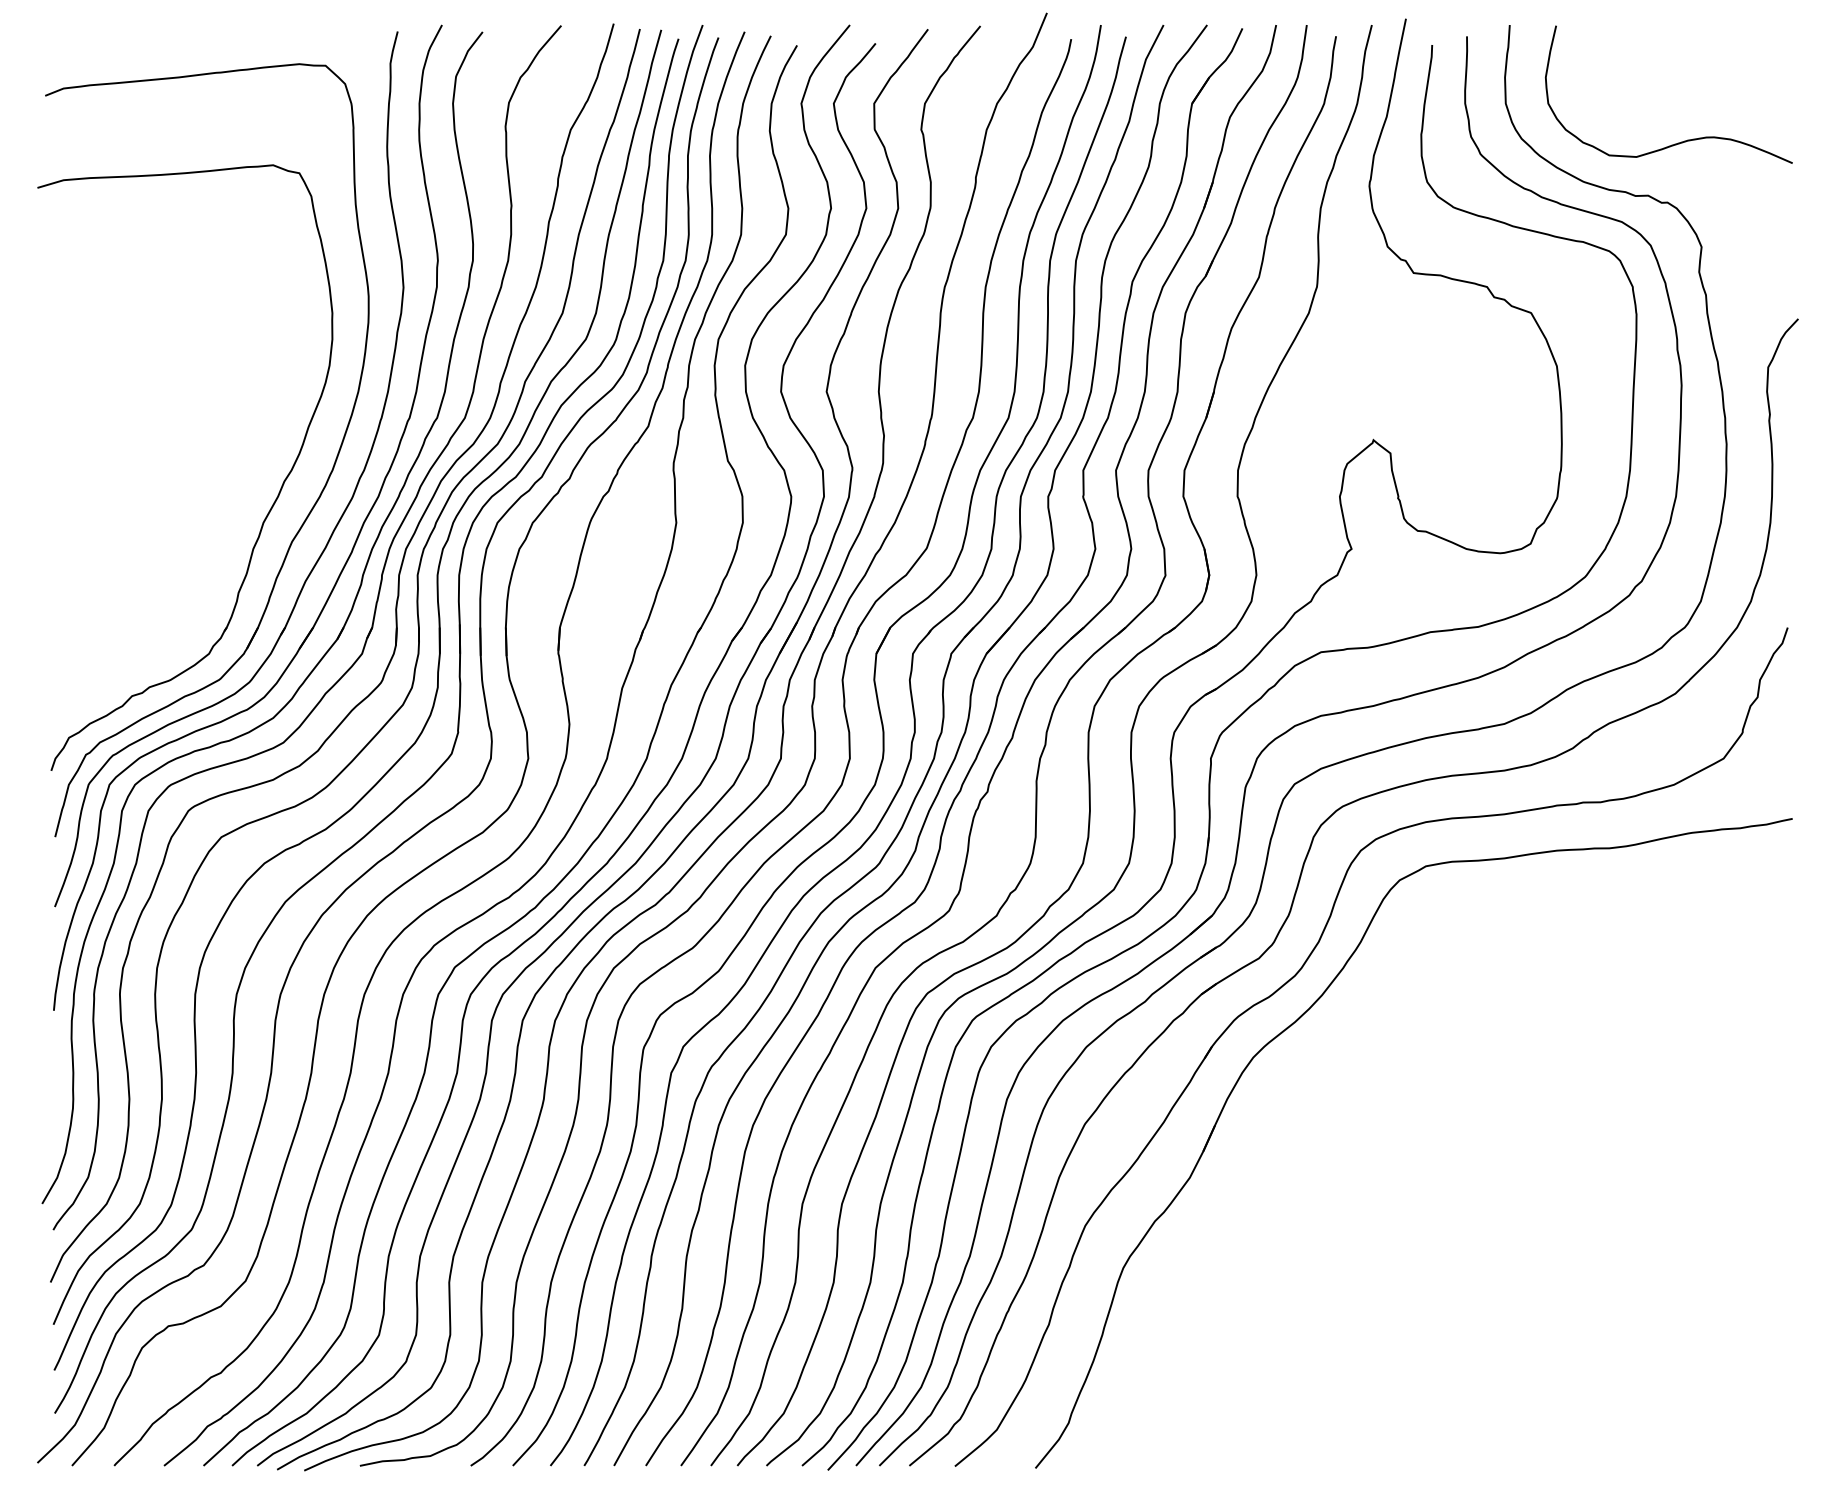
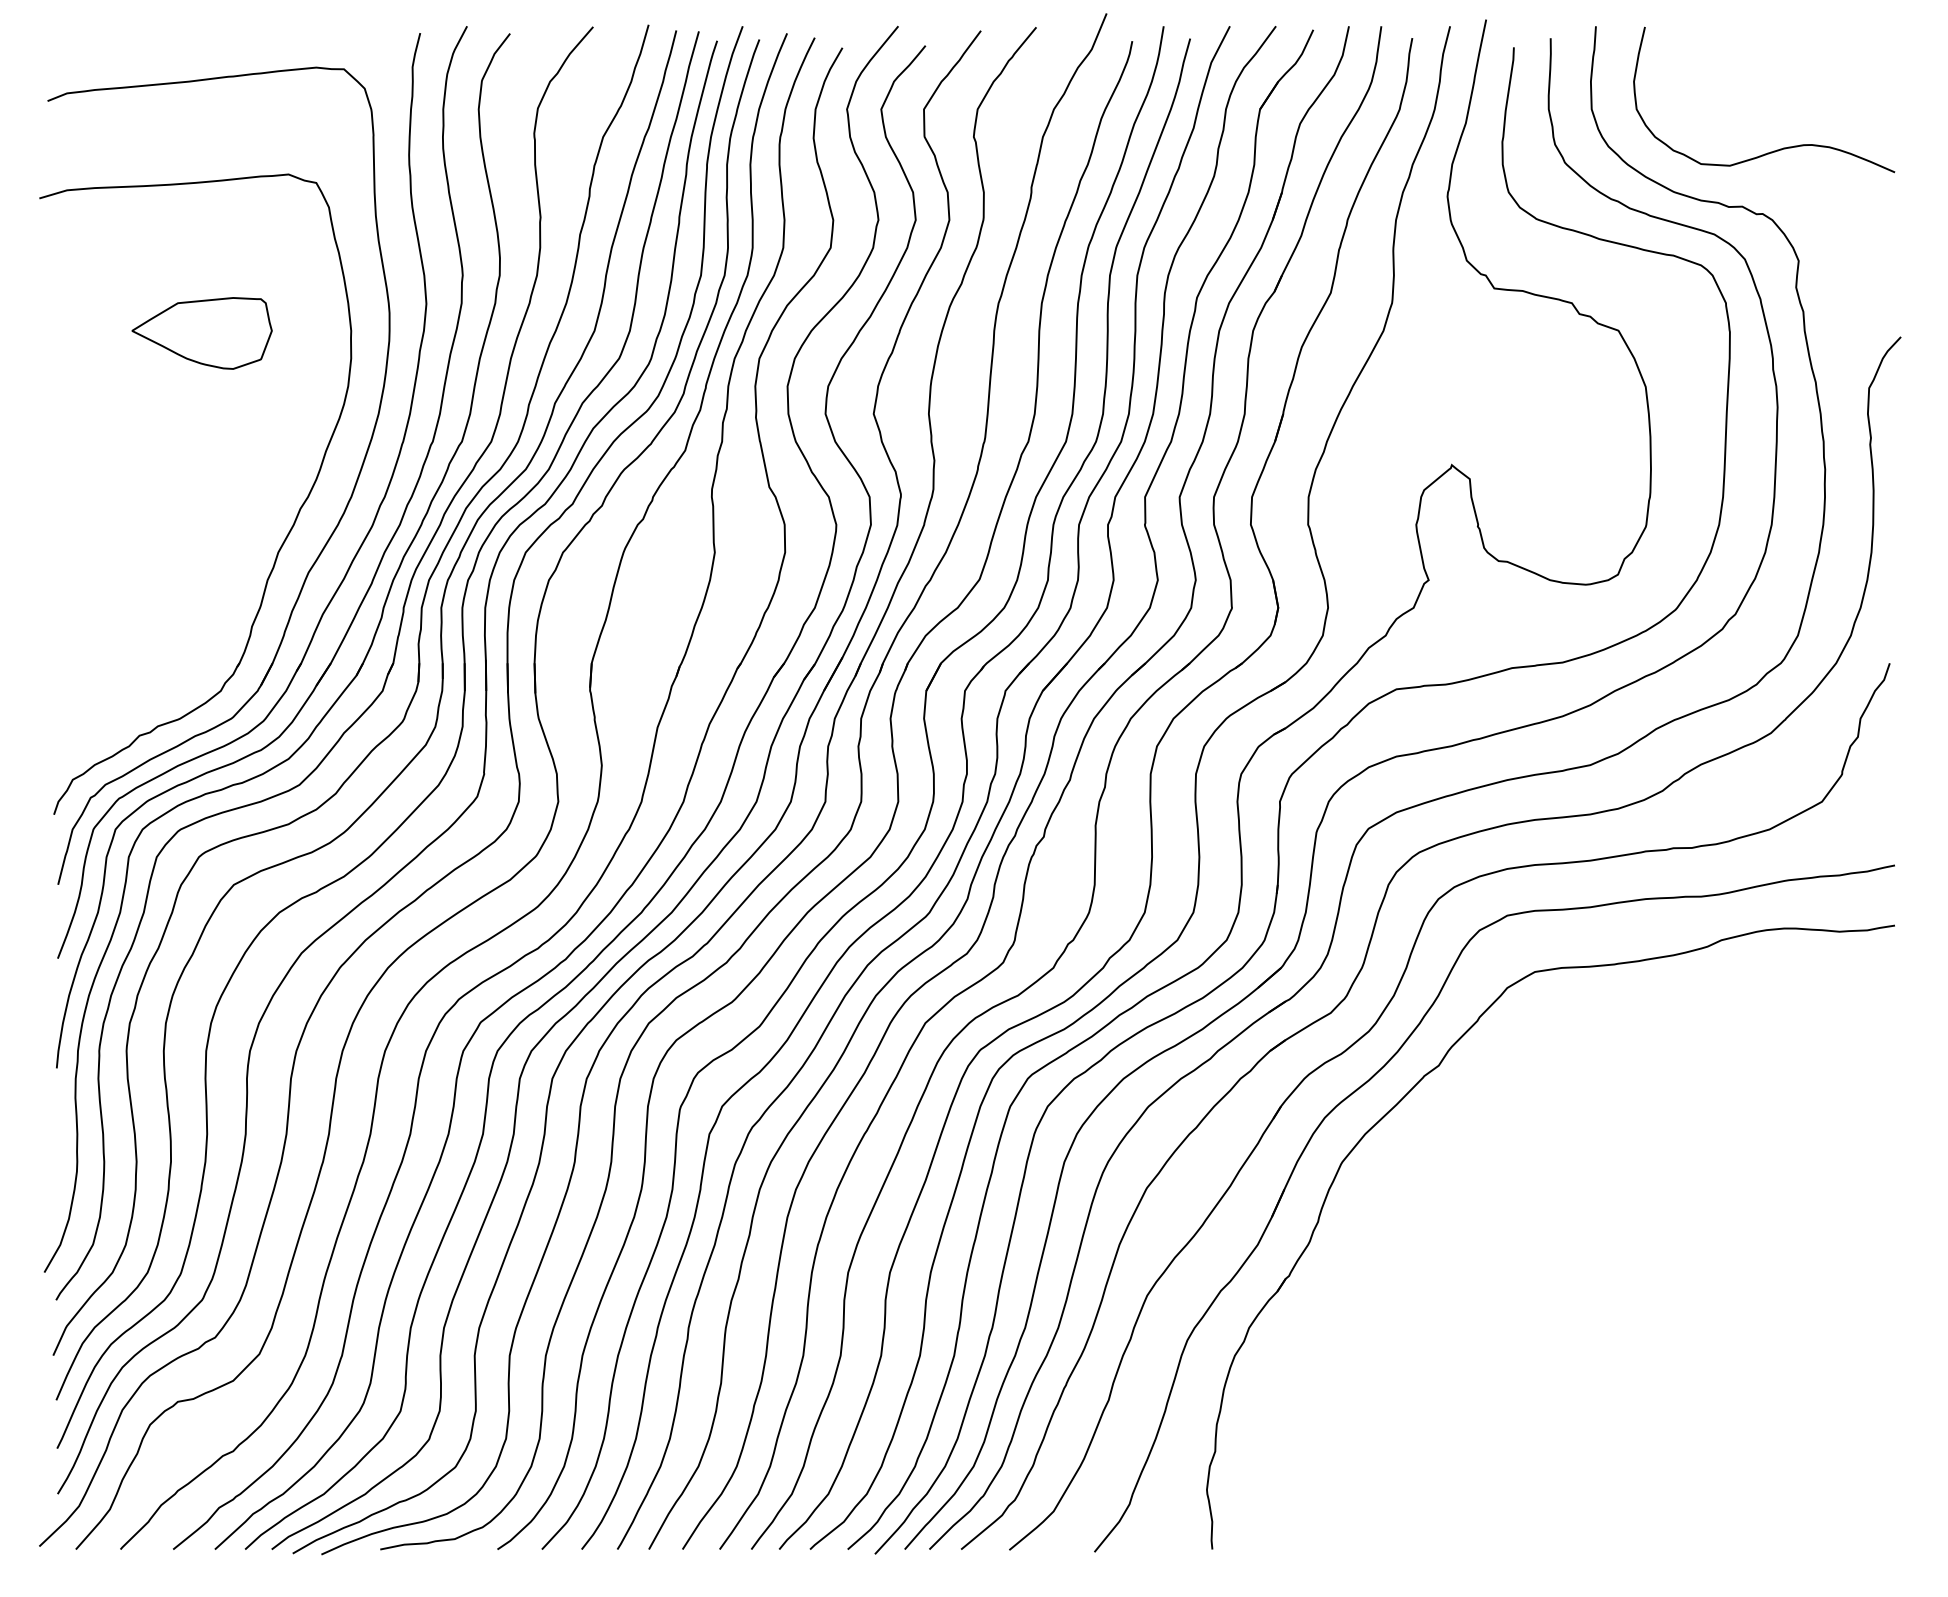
part: (190, 315) -> (201, 333), added
part: (1329, 1038) -> (1405, 1097), added

